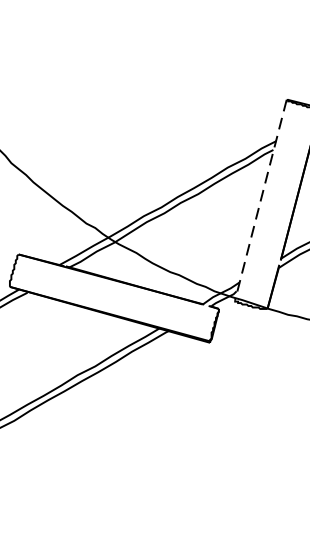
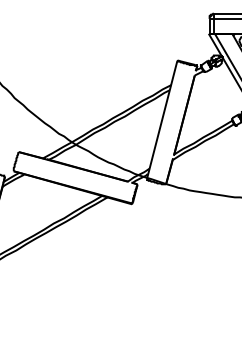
line: (261, 200) -> (162, 120), dashed -> solid

